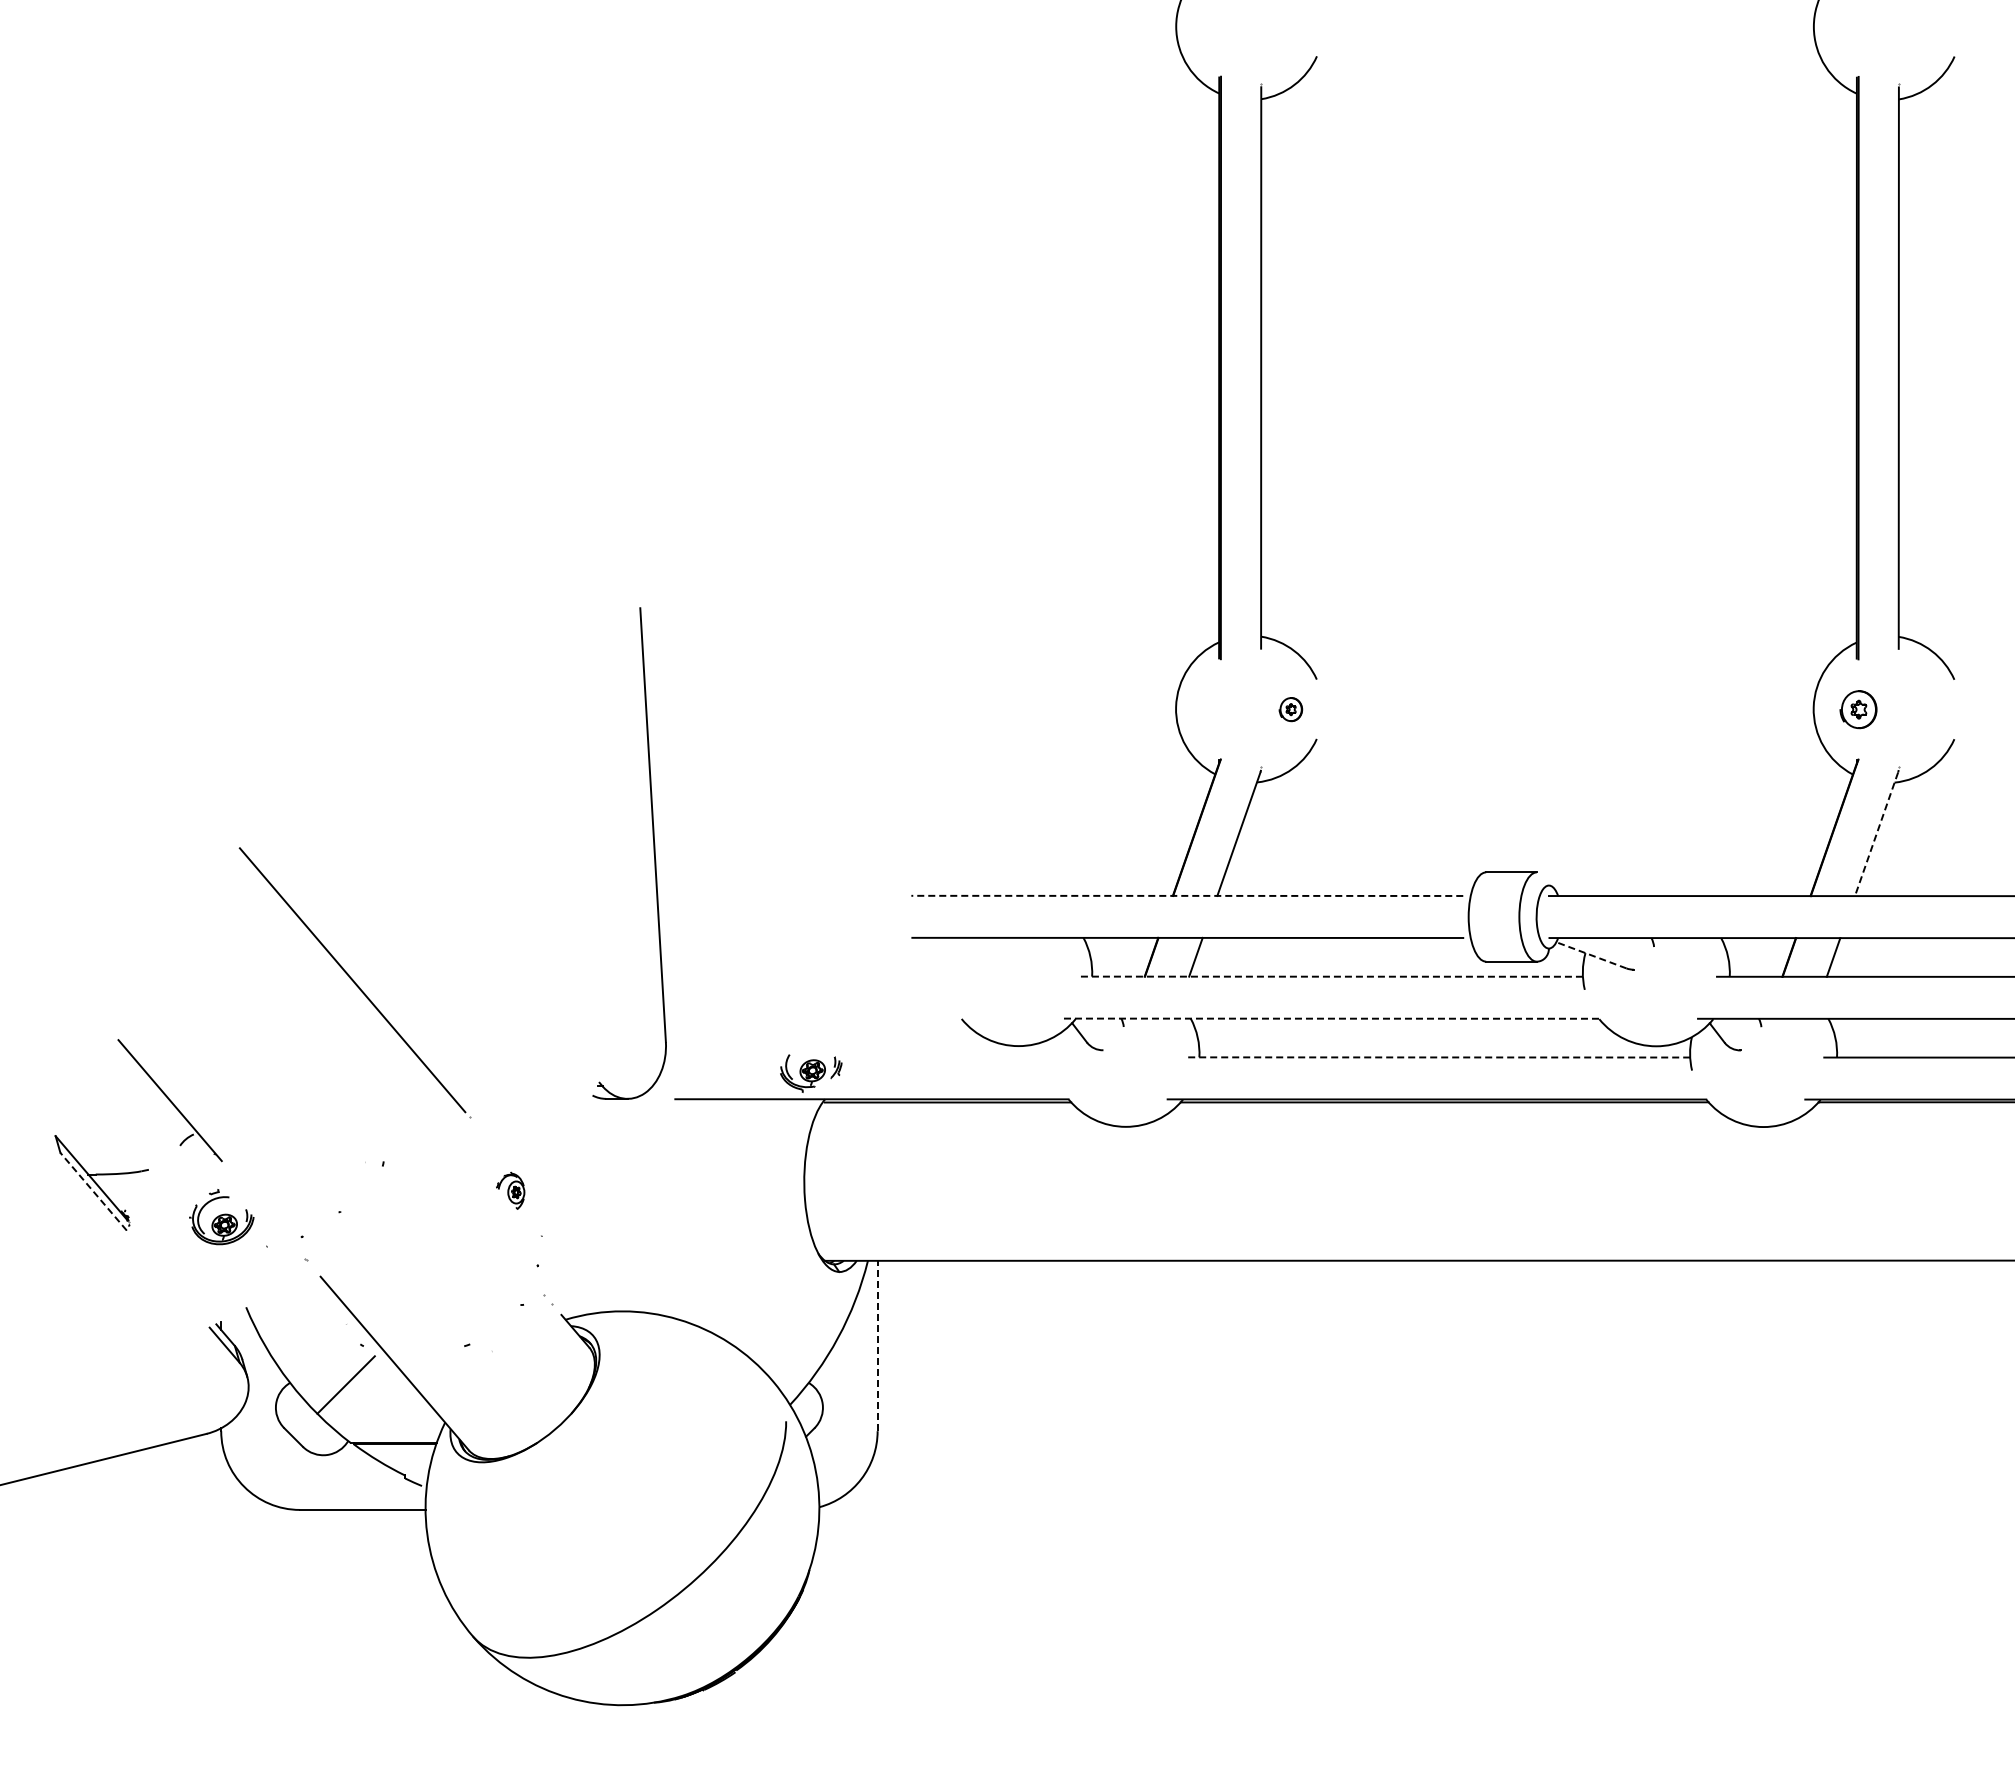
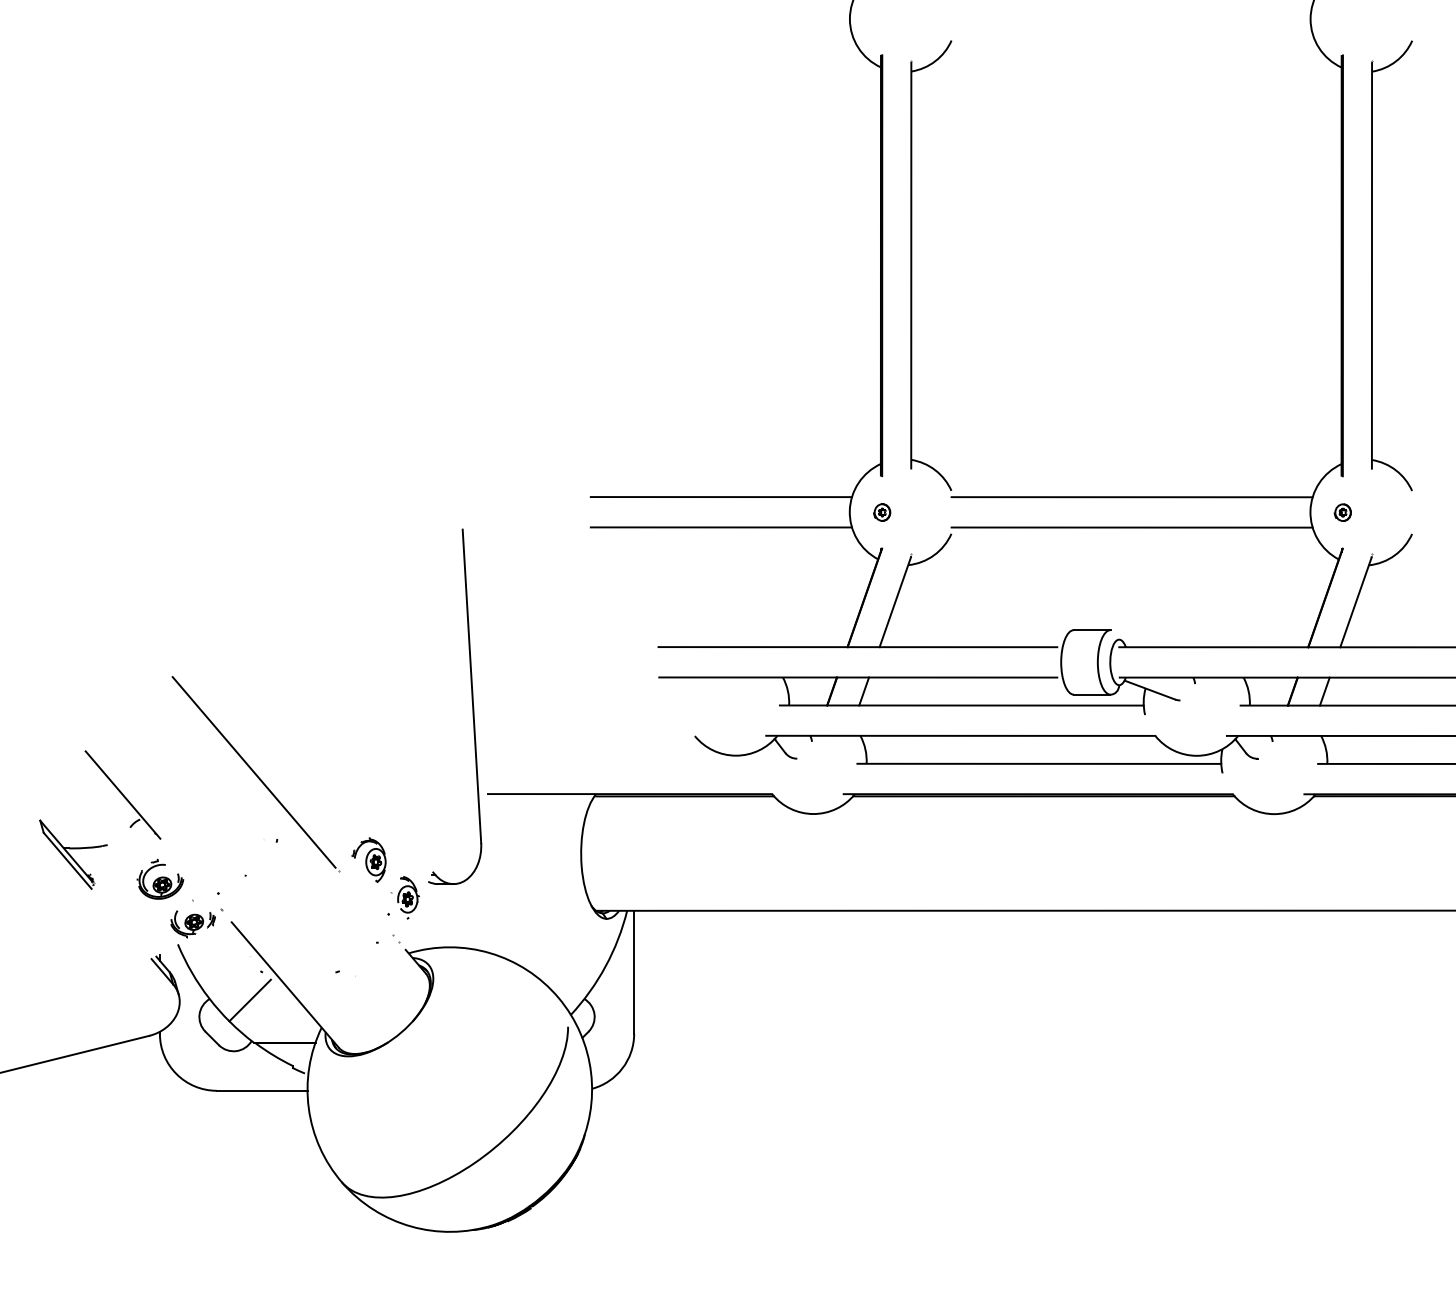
line: (998, 688) -> (721, 497), added
line: (1566, 688) -> (1131, 497), added
part: (1290, 709) -> (881, 512), moved
part: (1858, 709) -> (1342, 512), size x0.62
line: (998, 730) -> (721, 527), added
line: (1566, 730) -> (1131, 527), added
line: (1876, 834) -> (1355, 602), dashed -> solid
part: (653, 853) -> (472, 706), moved
line: (1187, 895) -> (858, 646), dashed -> solid
line: (1591, 955) -> (1149, 690), dashed -> solid
line: (1331, 976) -> (962, 705), dashed -> solid
line: (354, 982) -> (255, 774), moved
line: (1329, 1018) -> (960, 735), dashed -> solid
line: (1438, 1057) -> (1039, 763), dashed -> solid
part: (811, 1073) -> (193, 924), moved
part: (510, 1190) -> (368, 859), size x1.67
line: (93, 1191) -> (67, 860), dashed -> solid
part: (565, 1242) -> (408, 897), added
line: (877, 1345) -> (634, 971), dashed -> solid

